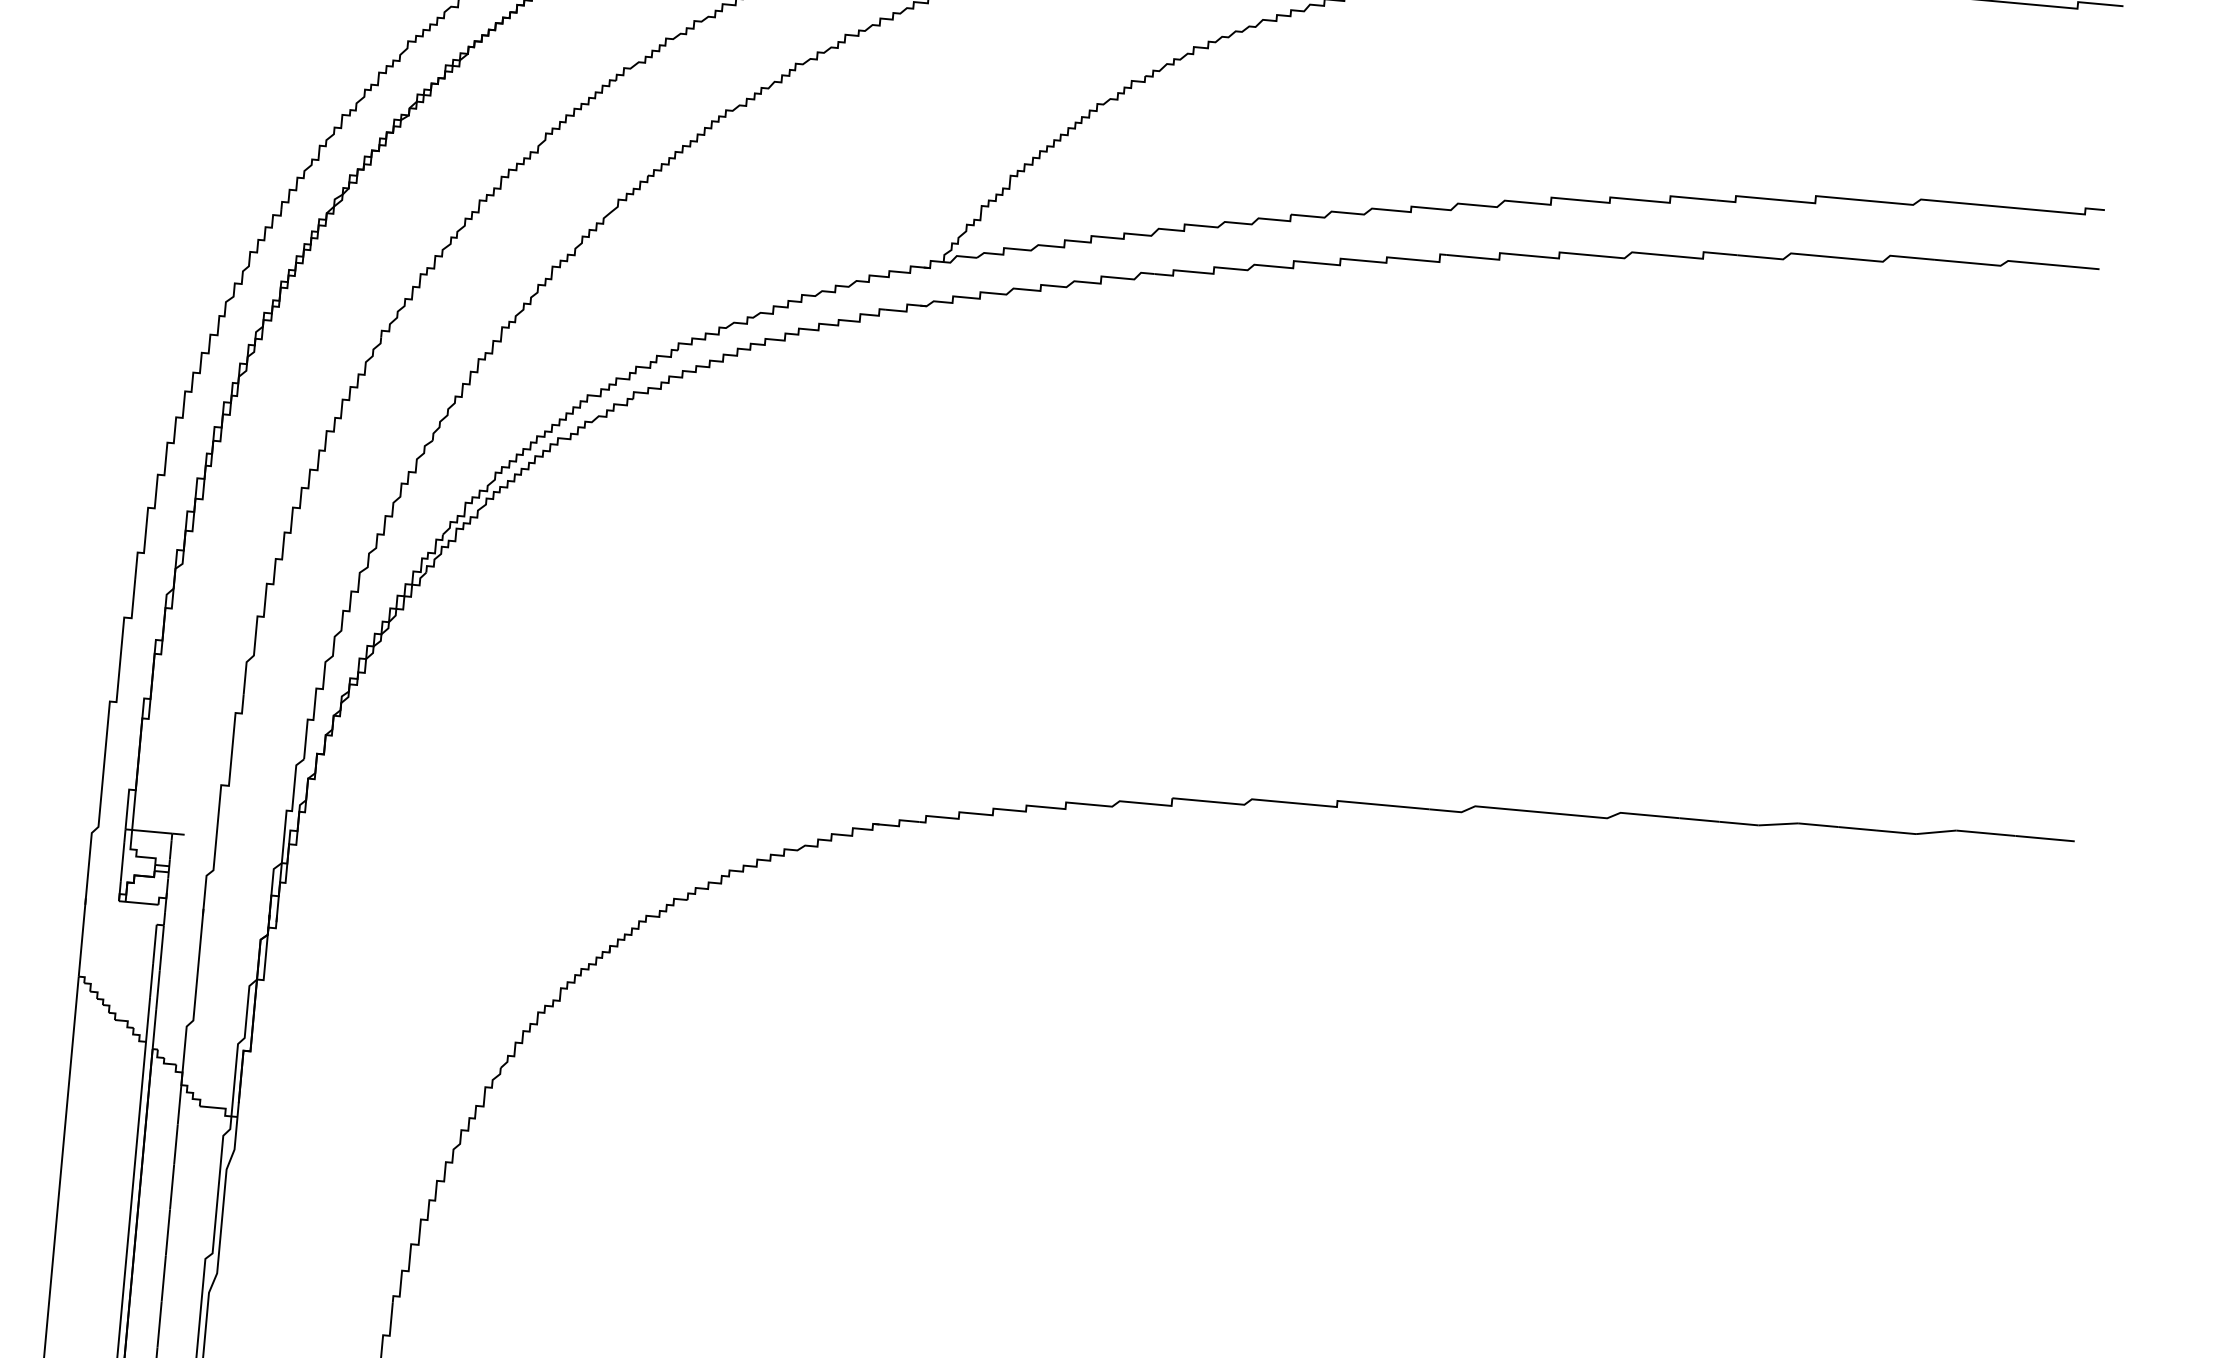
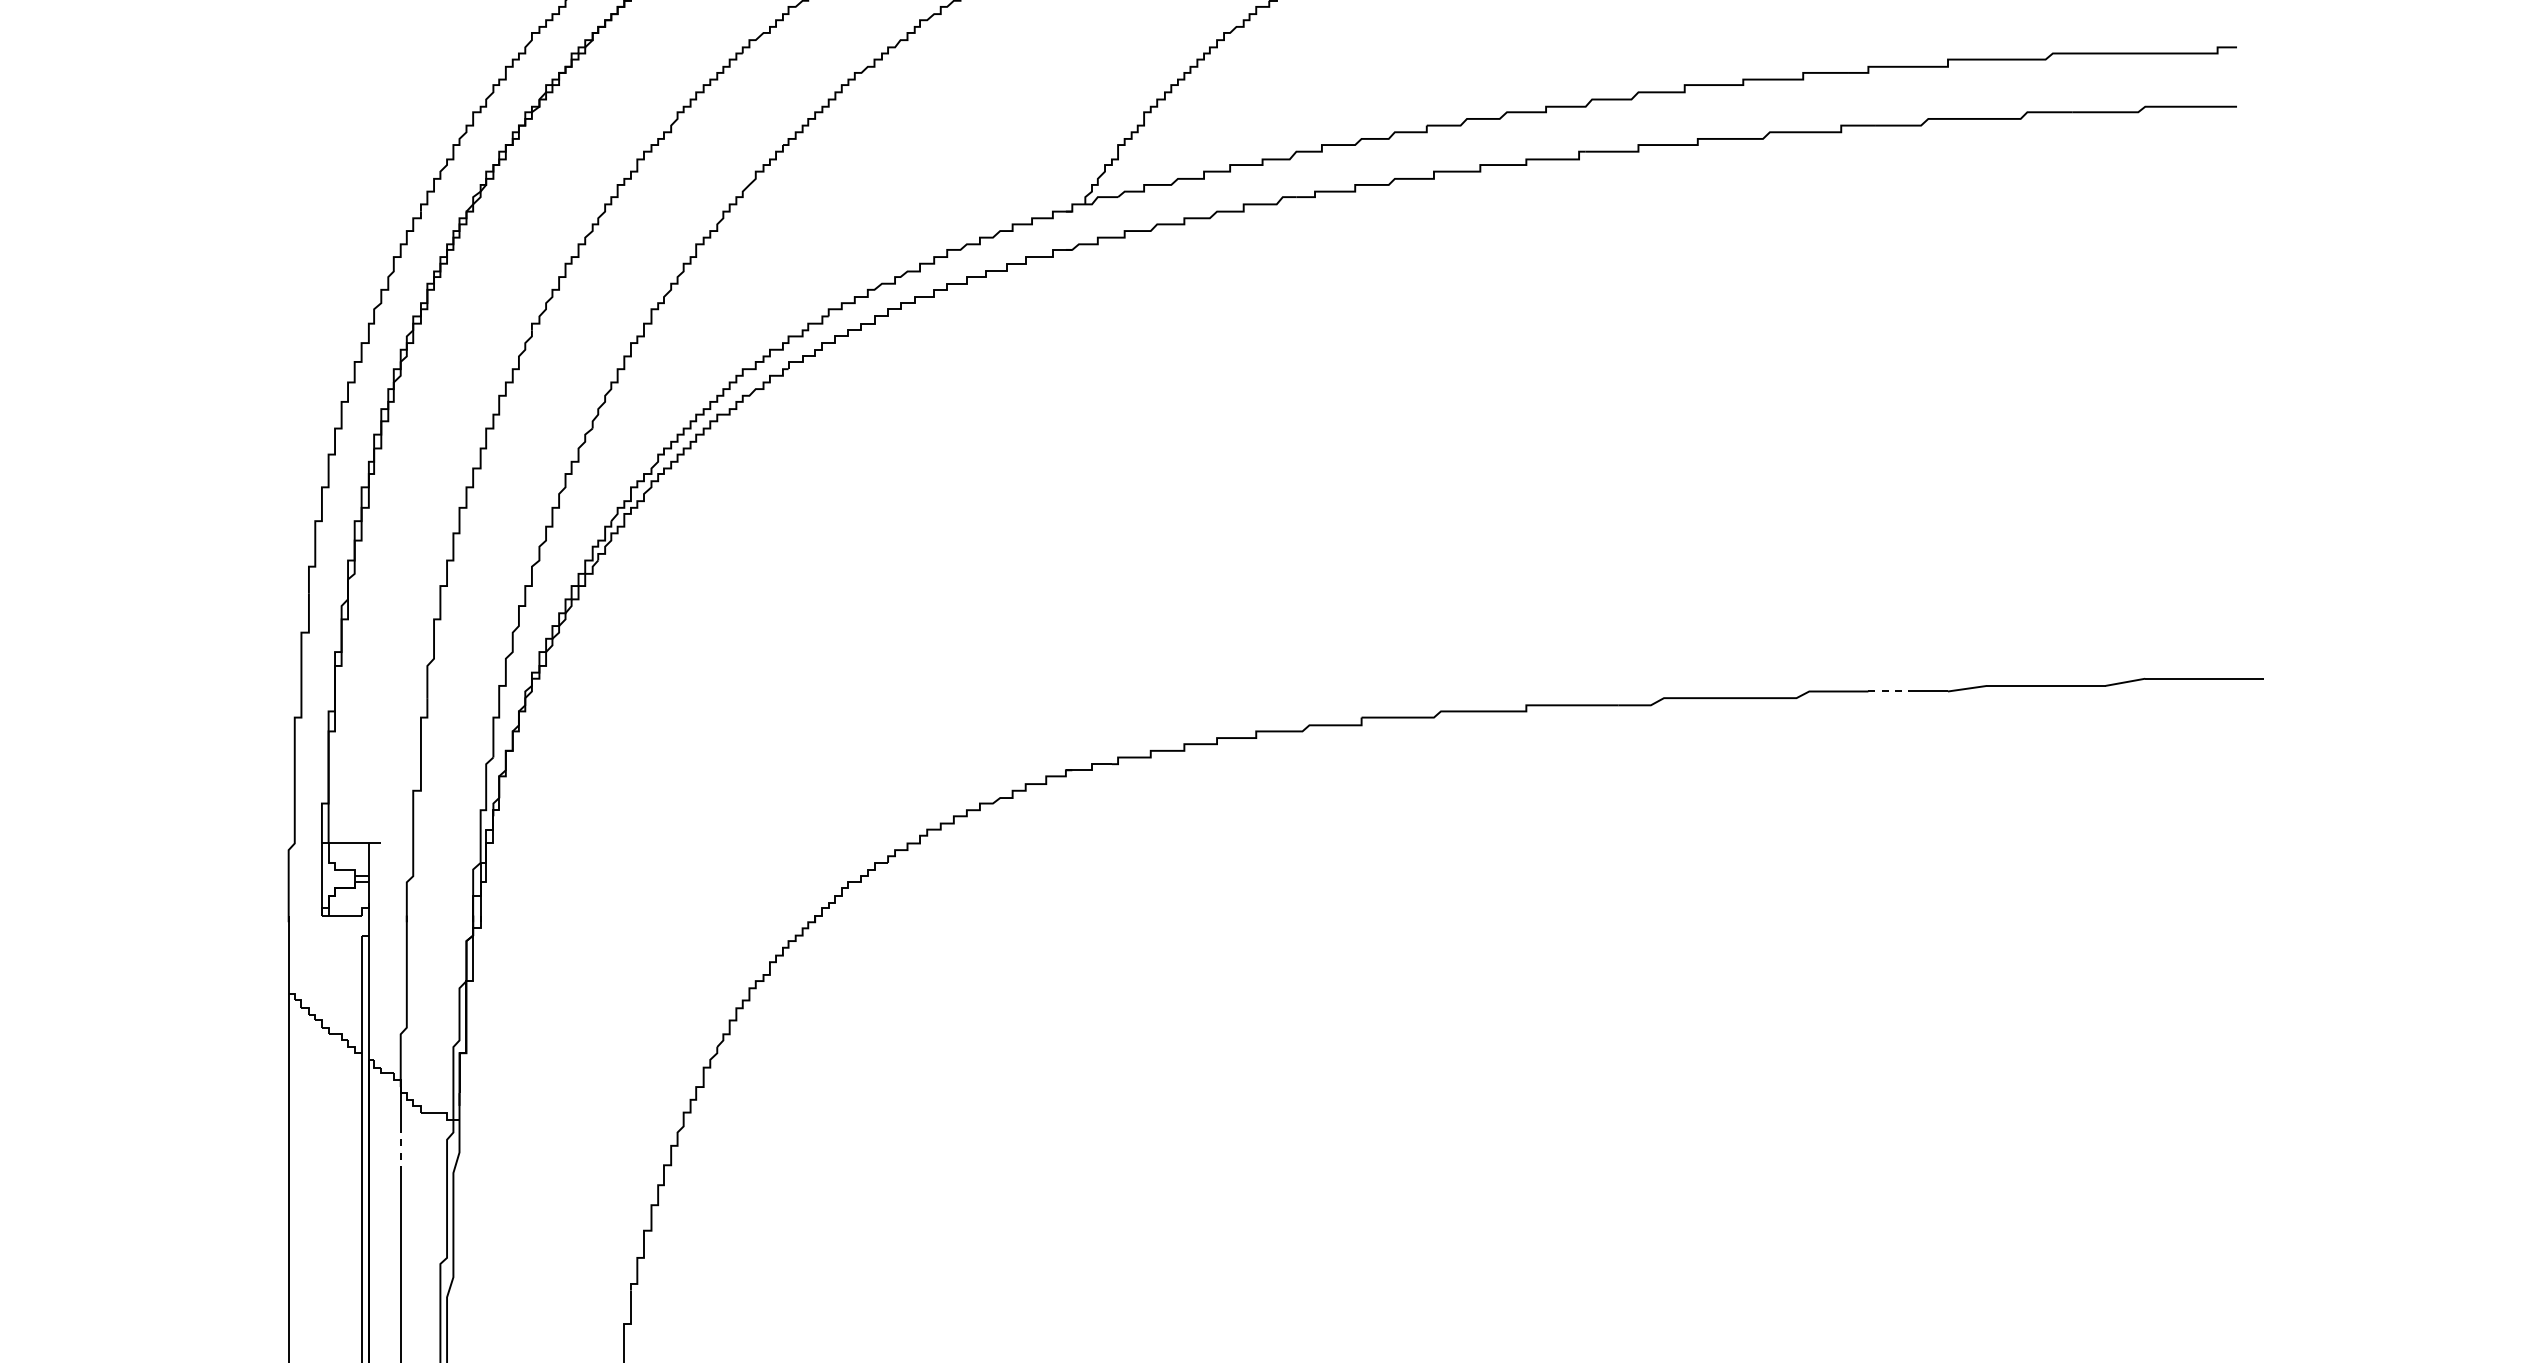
line: (1699, 820) -> (1888, 691), solid -> dashed
line: (175, 1144) -> (400, 1152), solid -> dashed

